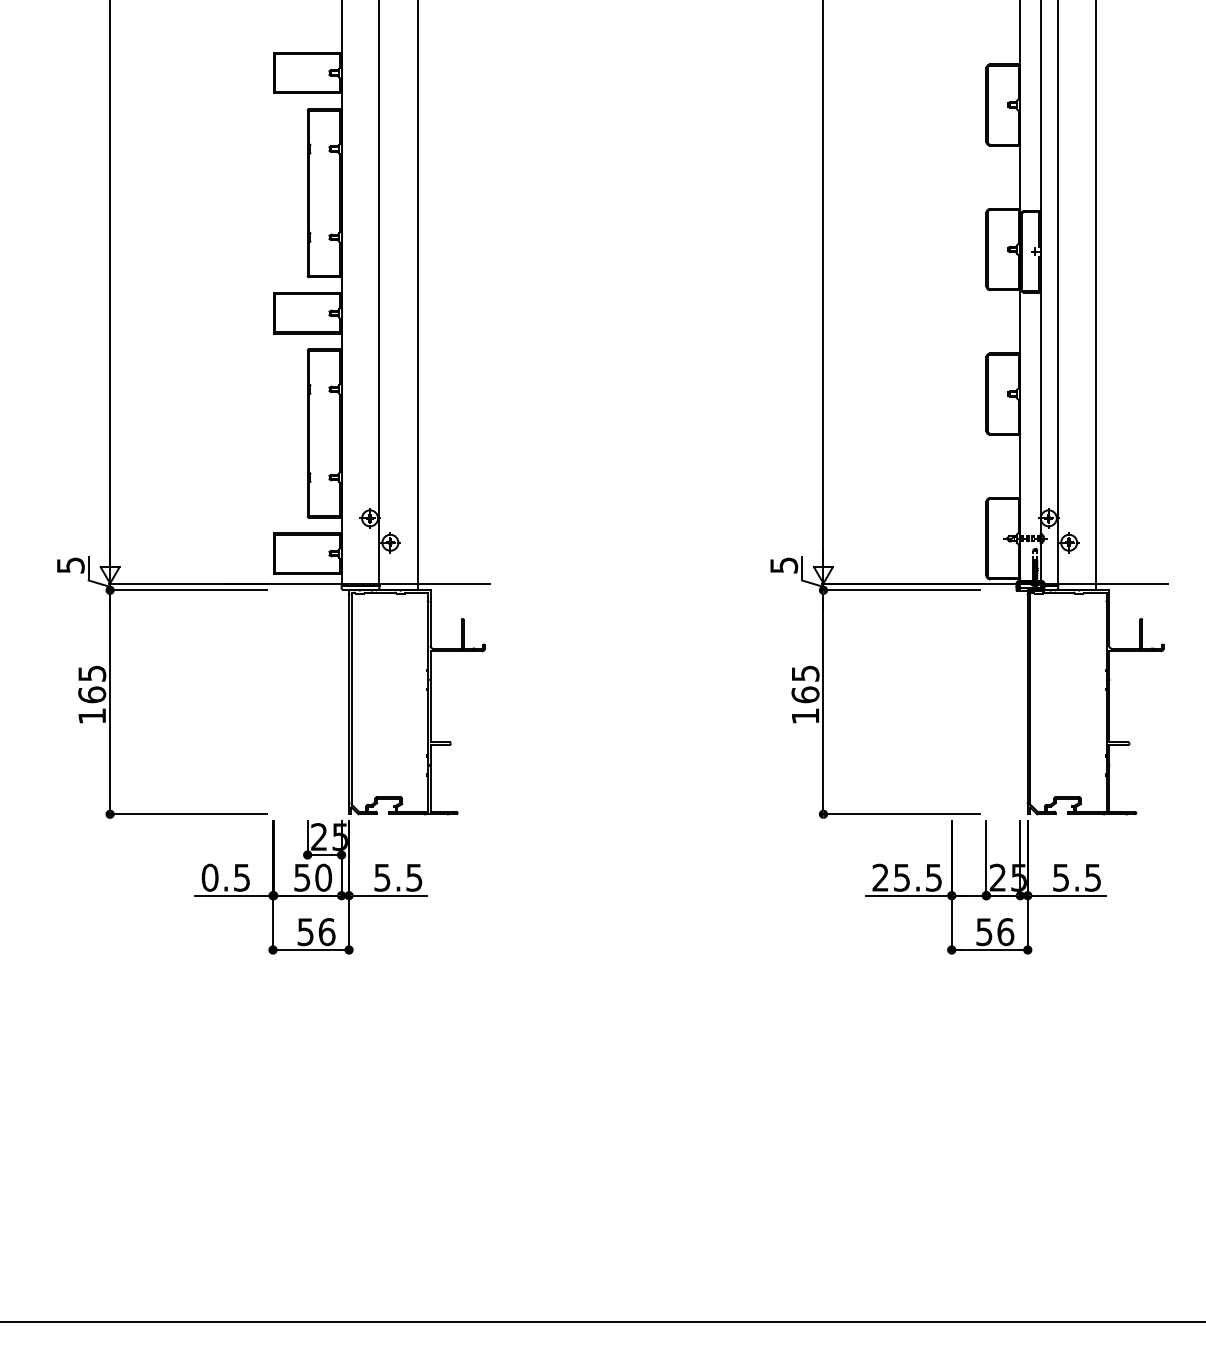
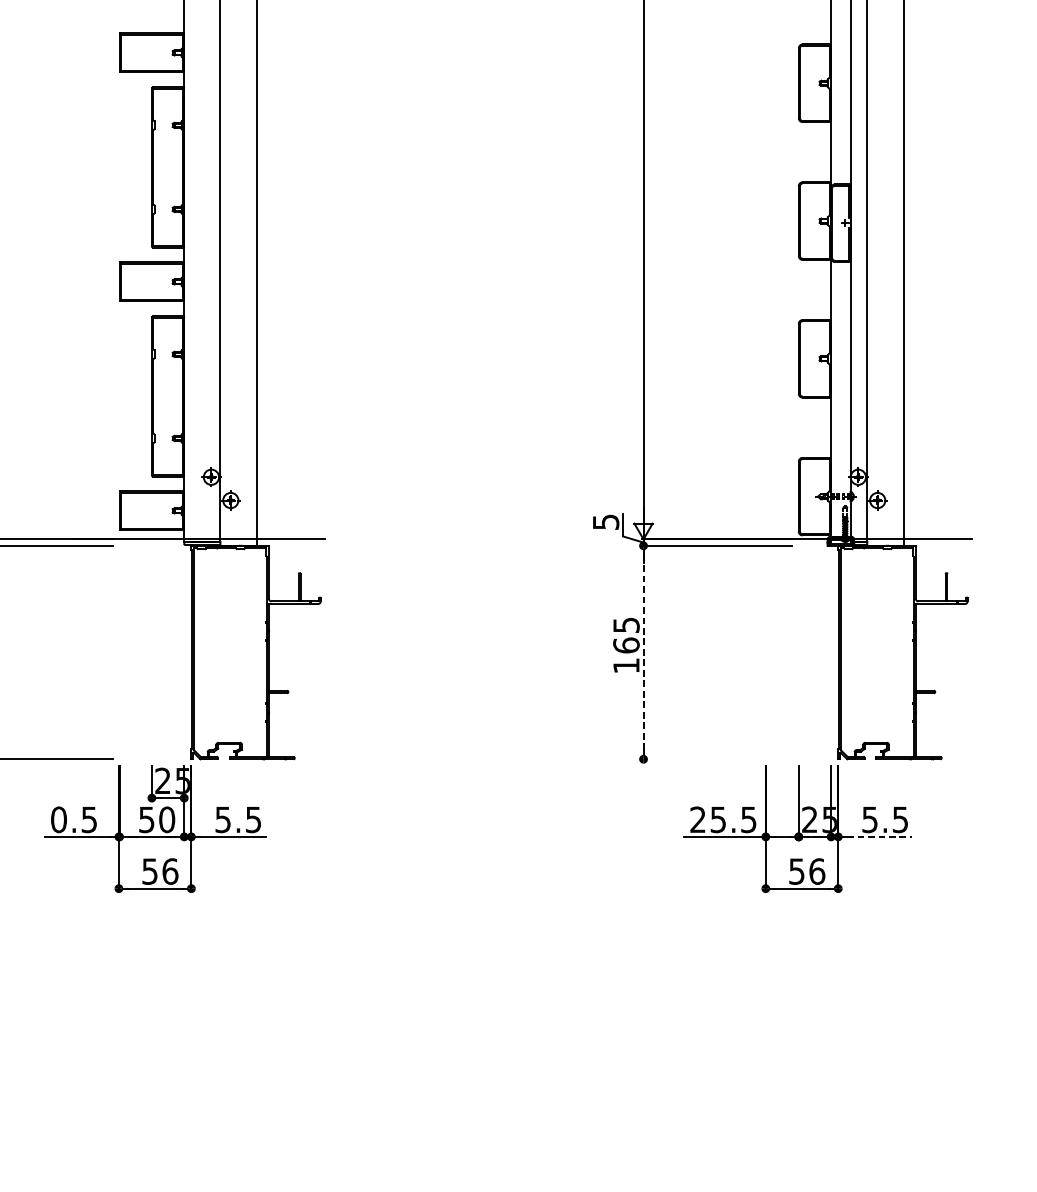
line: (823, 702) -> (643, 652), solid -> dashed
line: (900, 814) -> (716, 759), removed
line: (1071, 895) -> (879, 836), solid -> dashed

